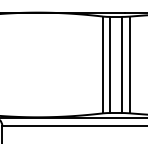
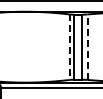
line: (103, 65) -> (69, 47), solid -> dashed
line: (129, 65) -> (87, 47), solid -> dashed

